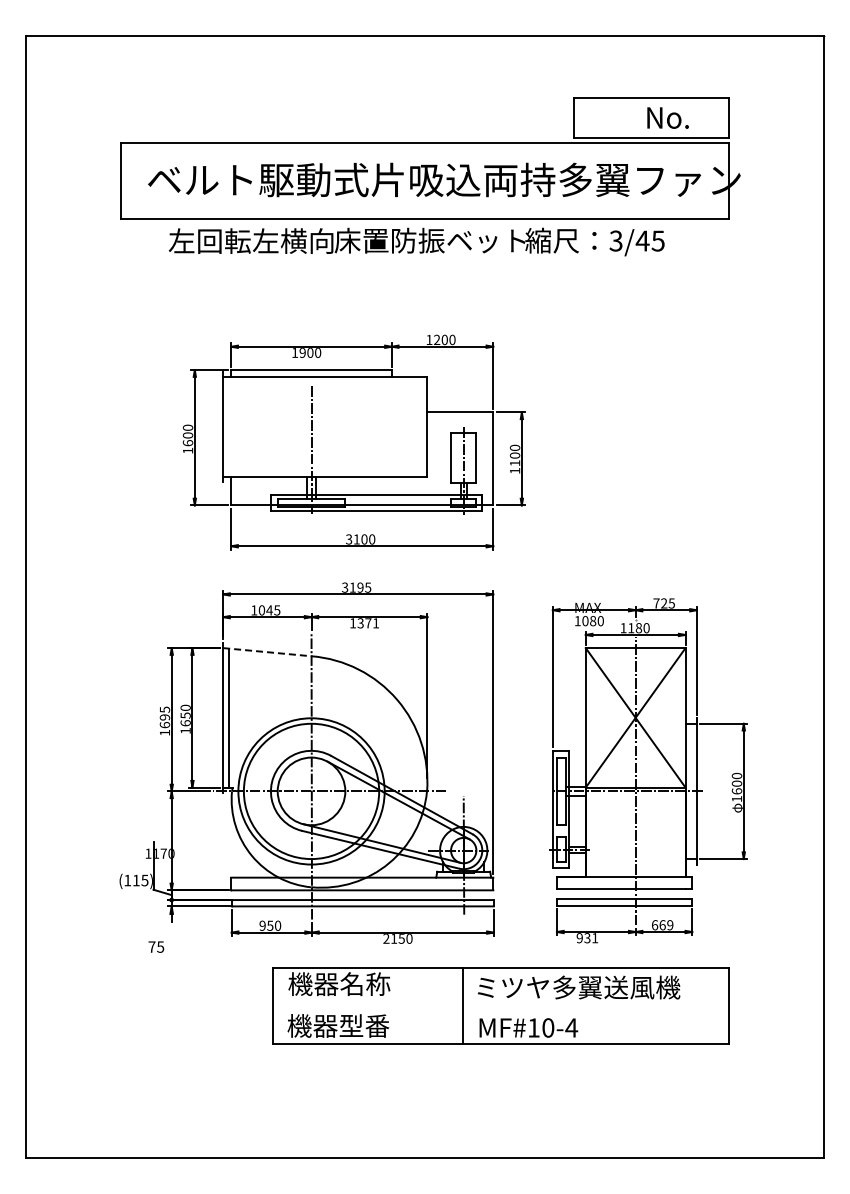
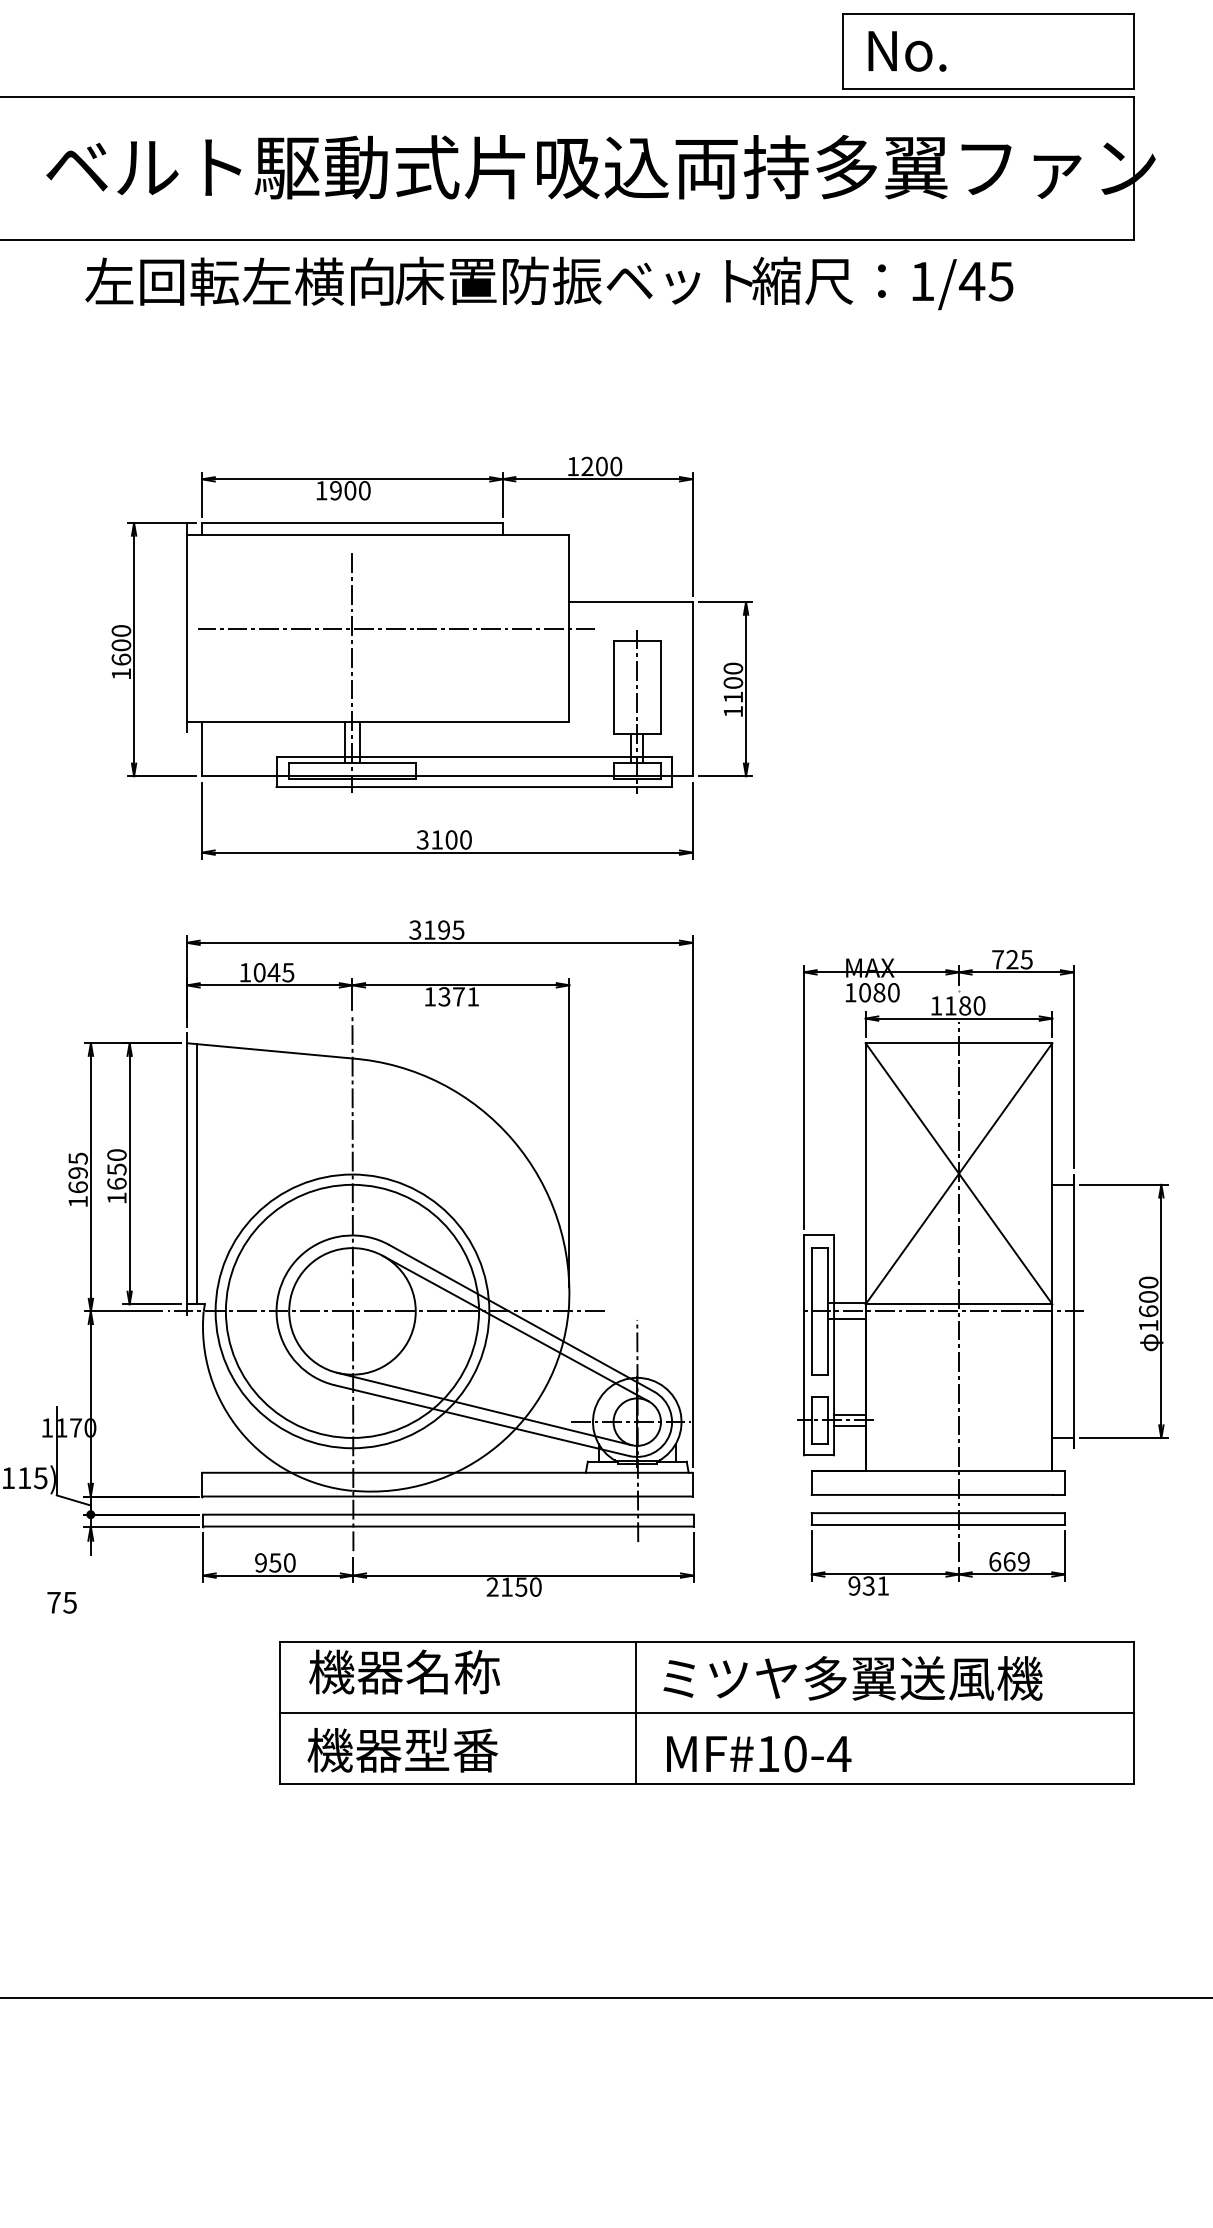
text: (667, 117) -> (906, 50), moved
text: (615, 240) -> (921, 280), 3/45 -> 1/45
line: (335, 426) -> (397, 628), added
line: (267, 652) -> (270, 1051), dashed -> solid
line: (500, 1005) -> (706, 1712), added

